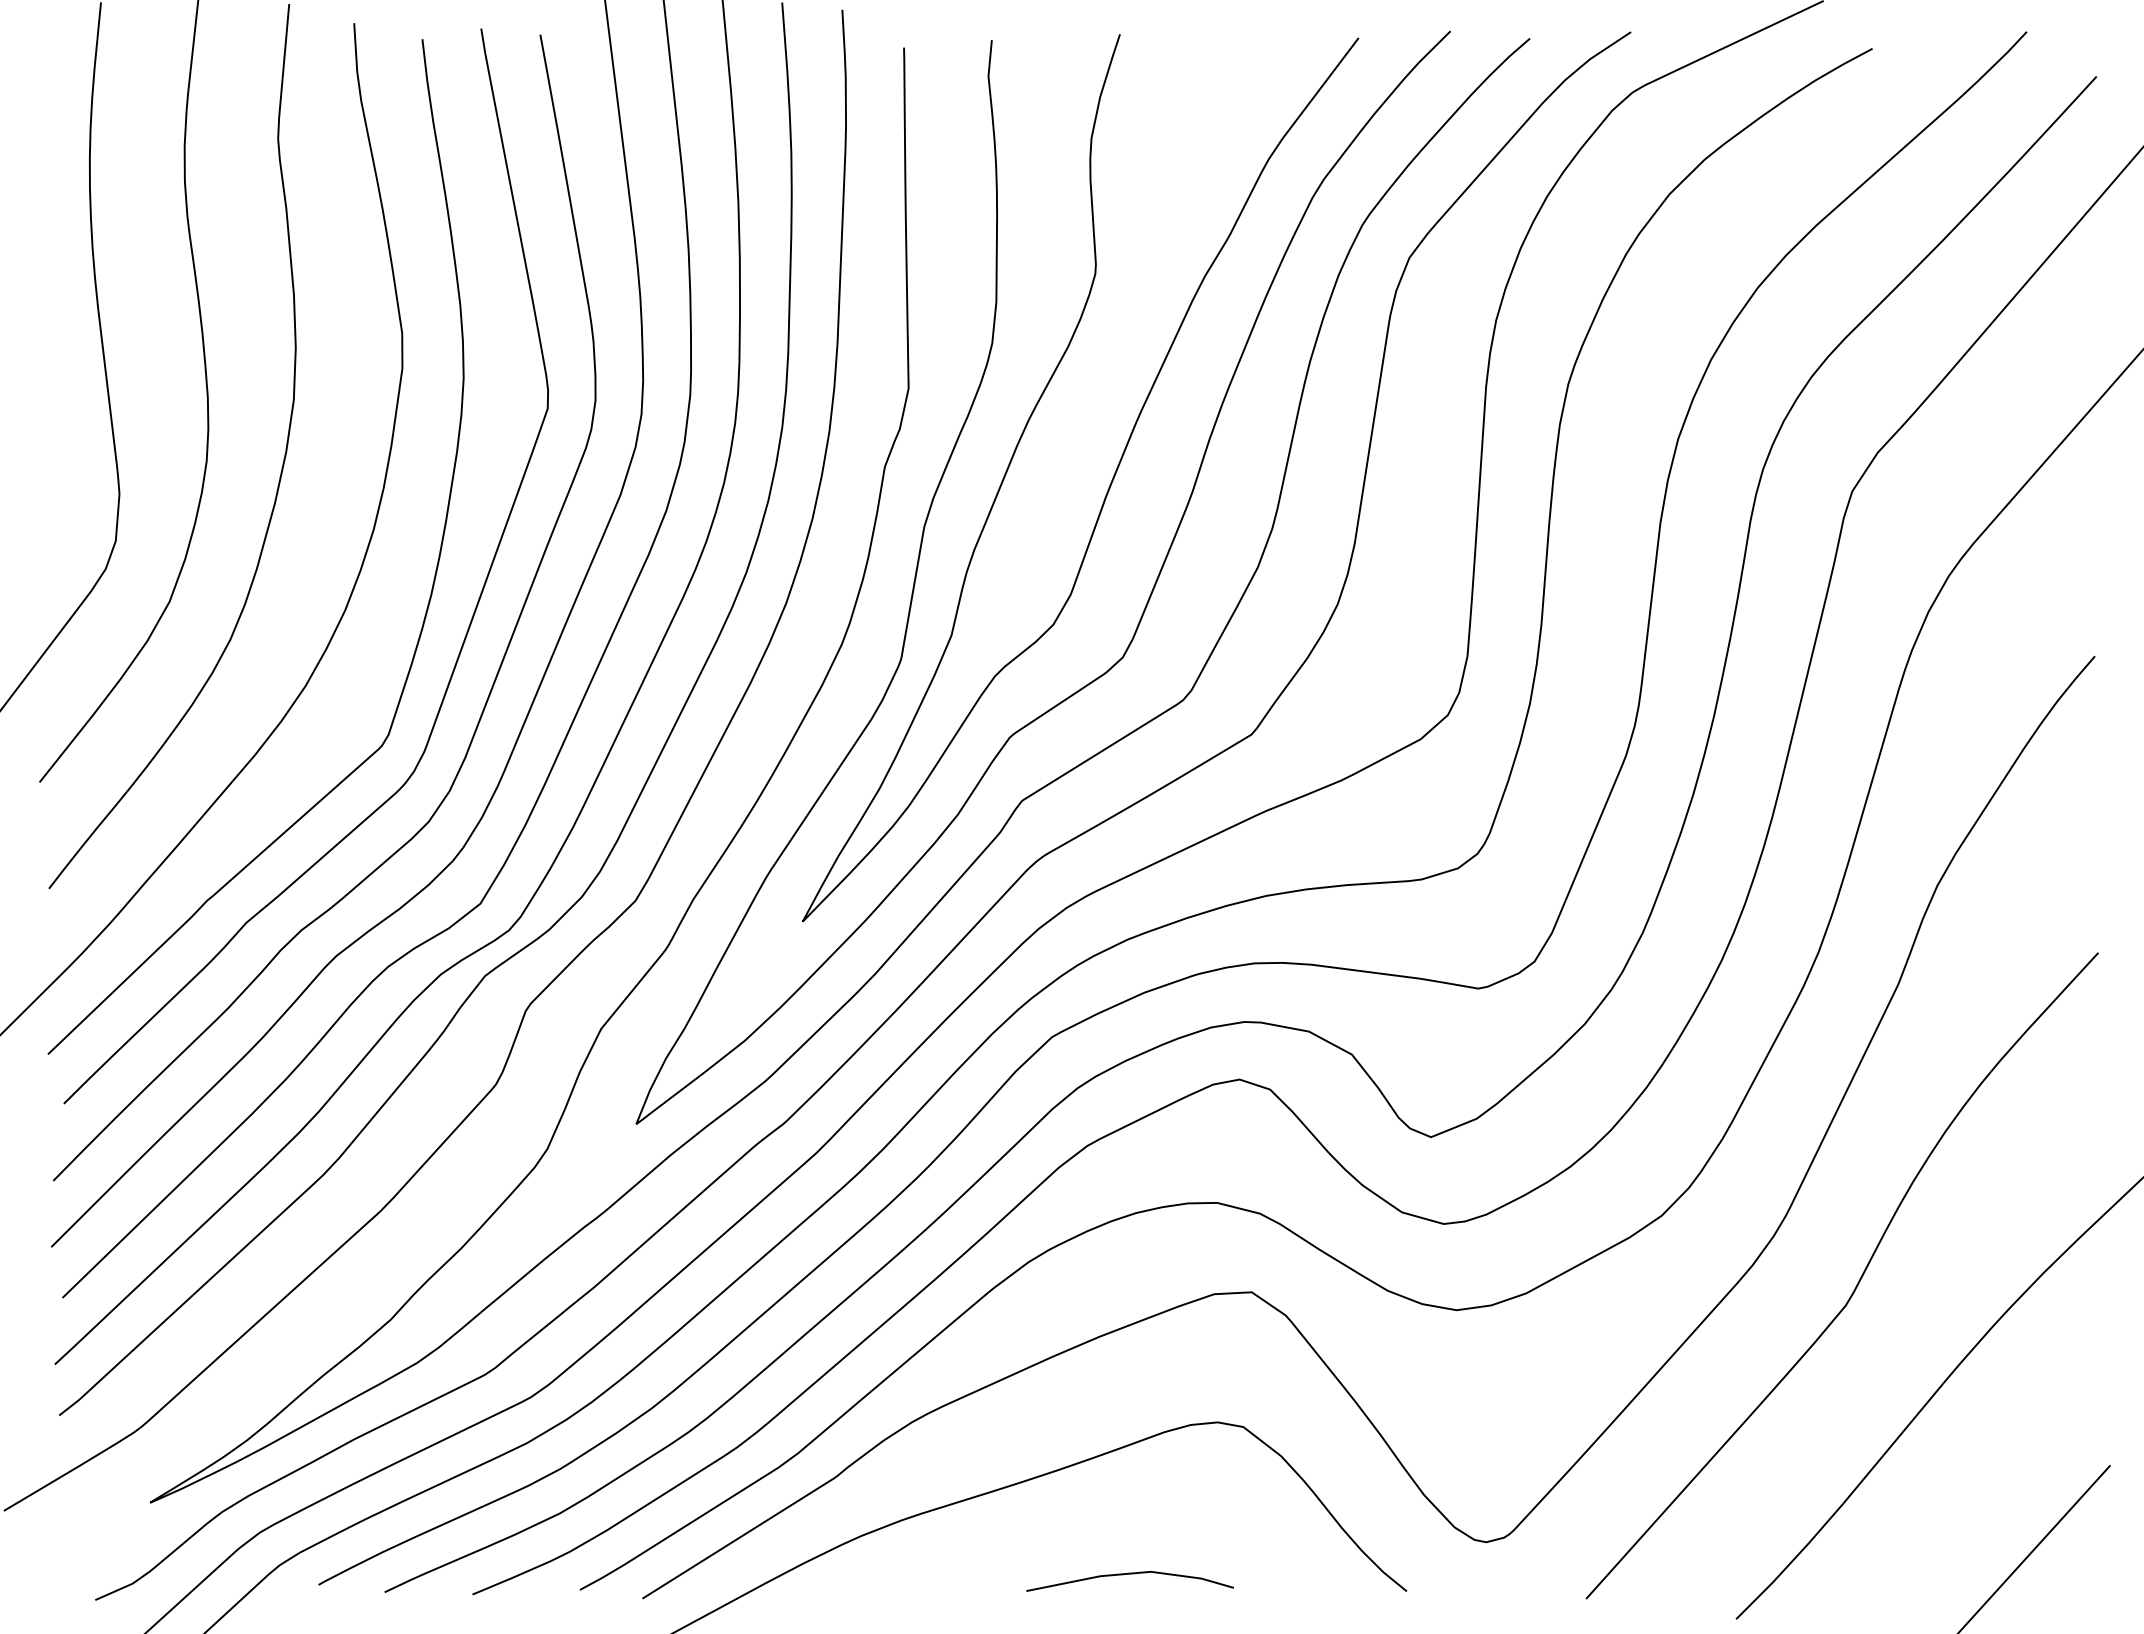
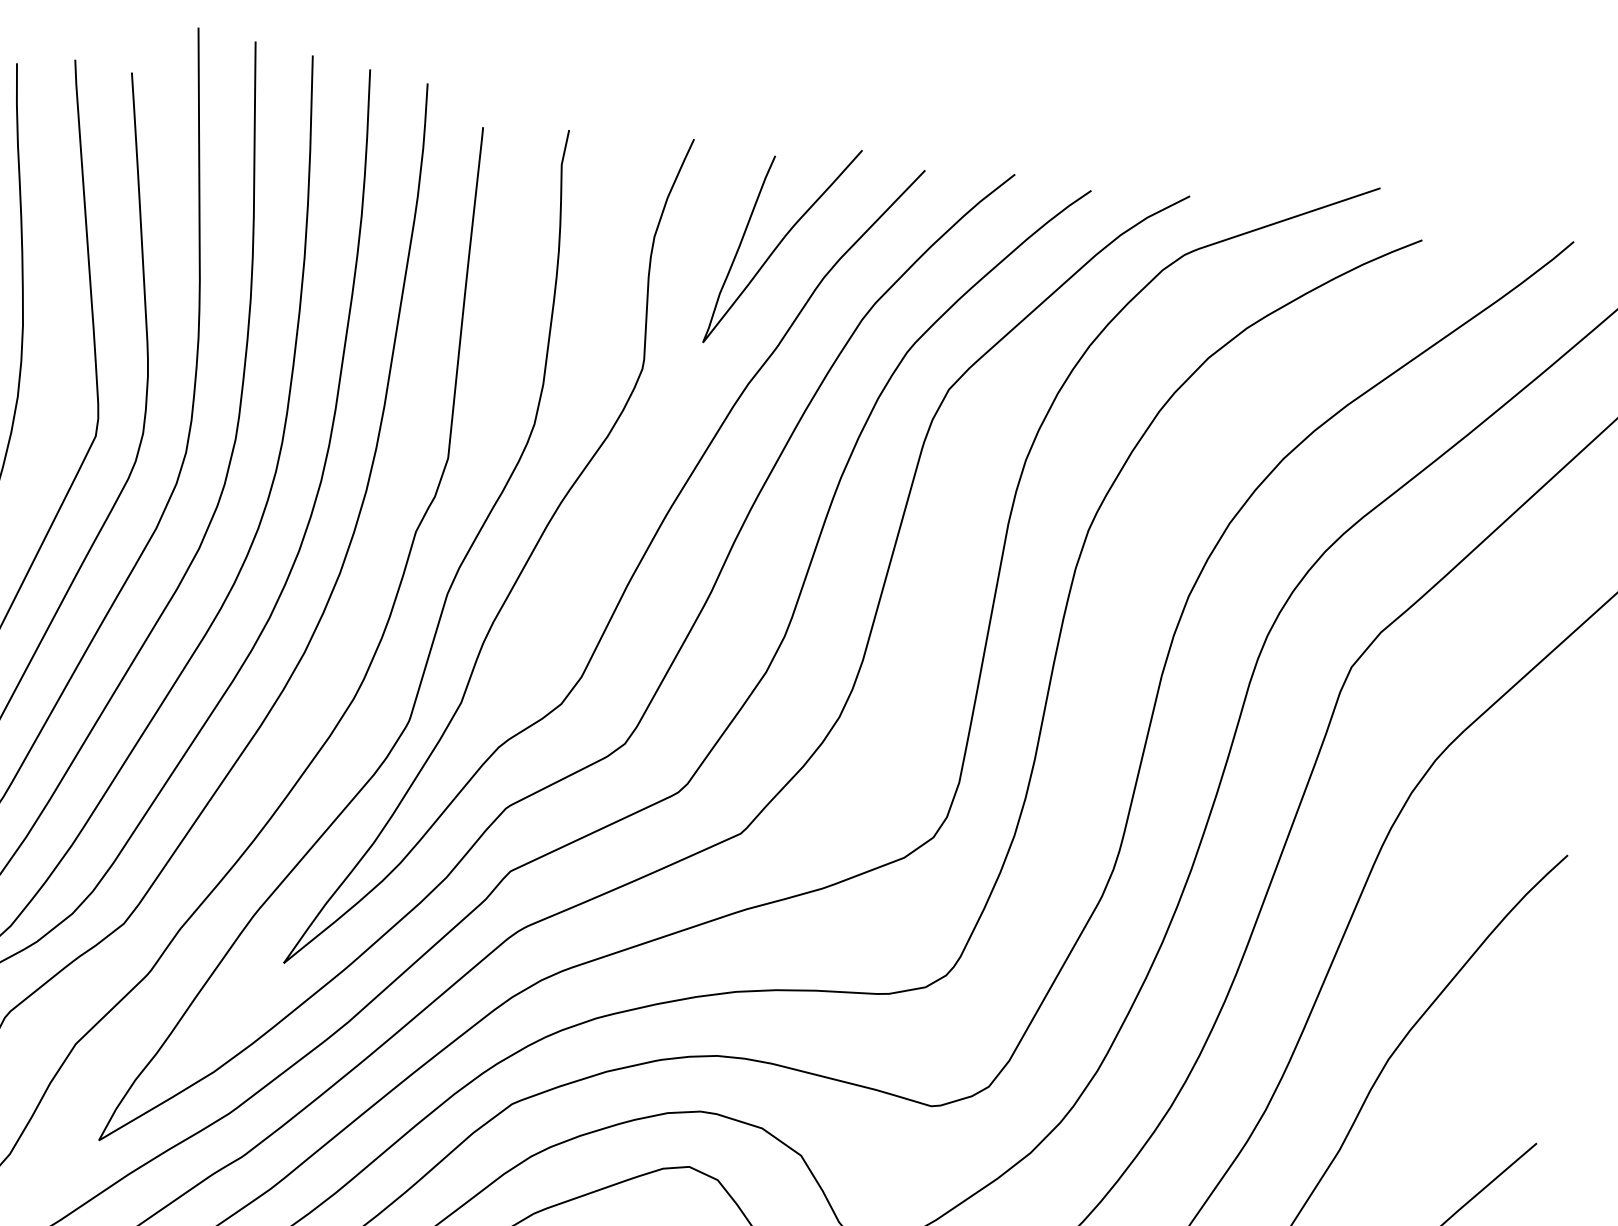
curve: (1220, 130) -> (780, 244), added

